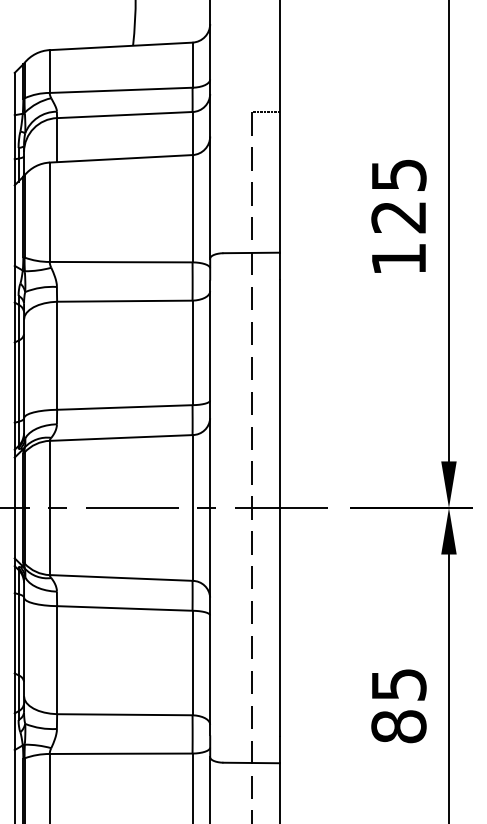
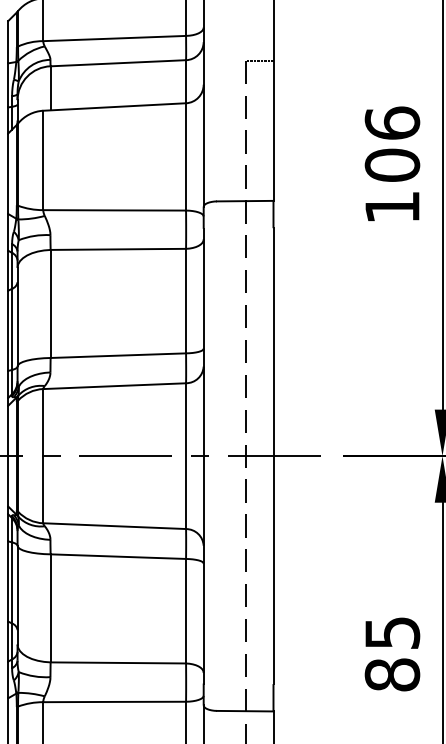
text: (398, 195) -> (392, 143), 125 -> 106

